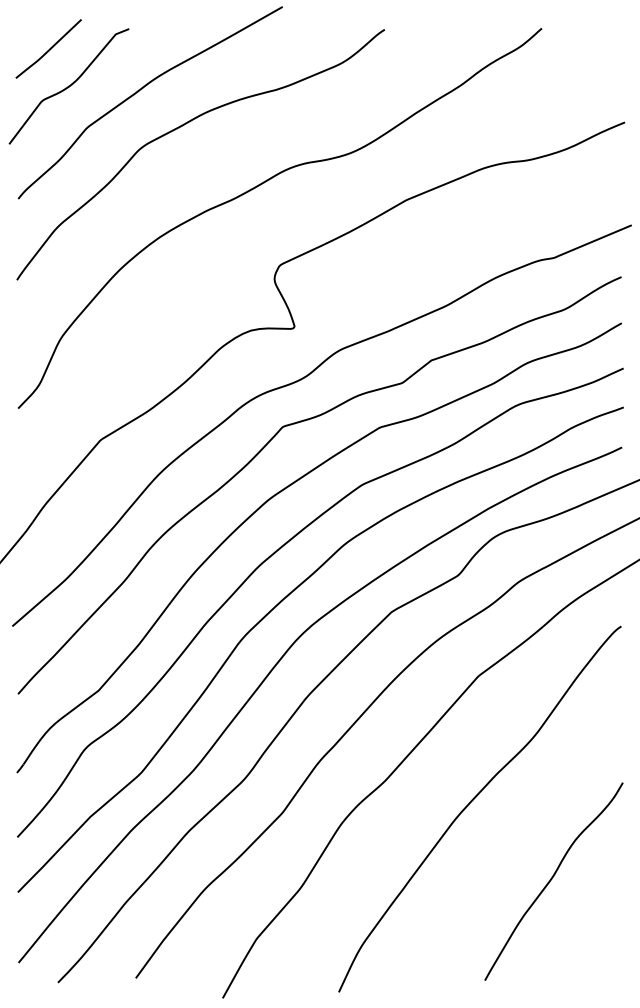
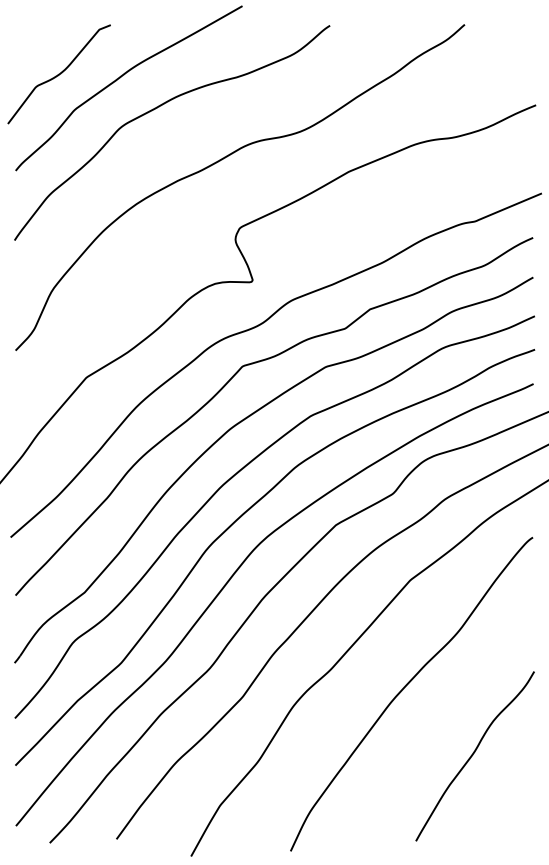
curve: (49, 48) -> (42, 41), removed

